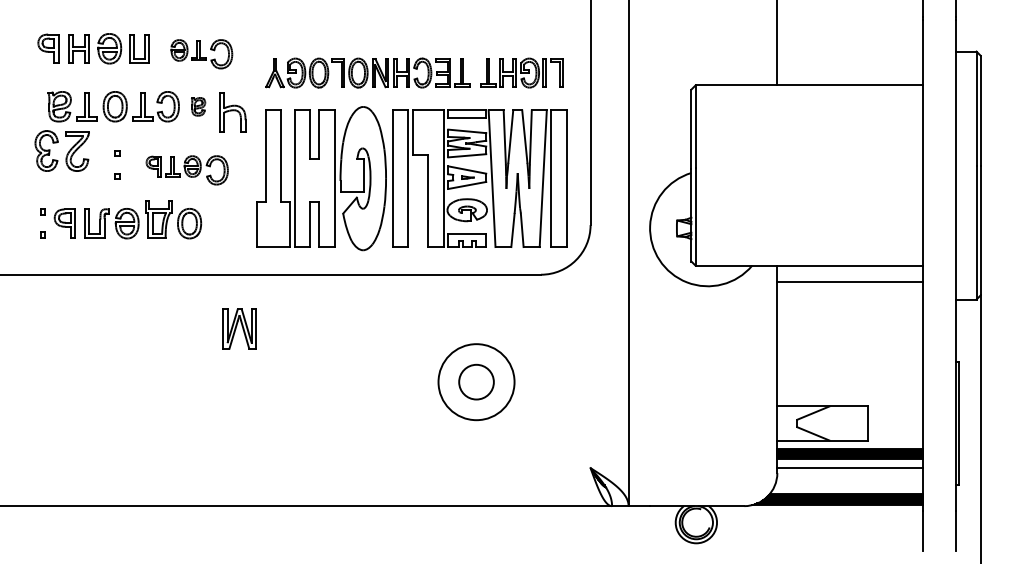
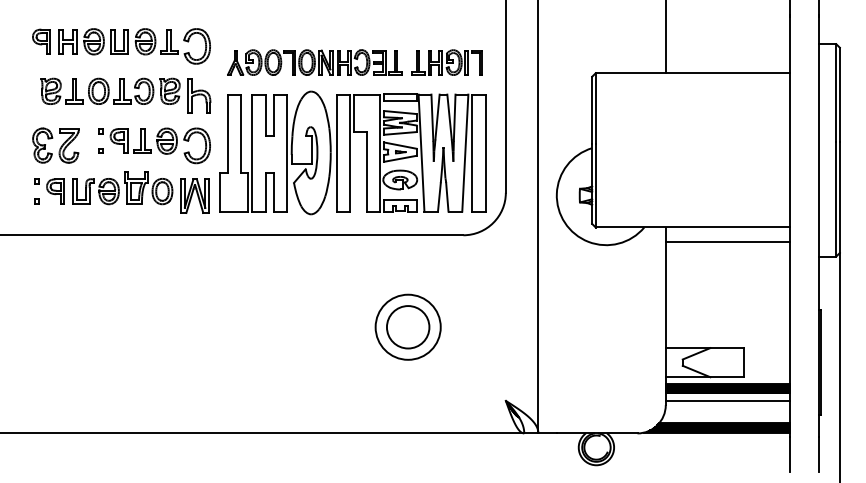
part: (201, 54) -> (172, 46), size x1.43
part: (198, 106) -> (170, 91), size x1.67
part: (67, 152) -> (60, 146), moved
part: (187, 170) -> (160, 146), size x1.43
part: (239, 328) -> (194, 195), moved
circle: (476, 381) -> (408, 326), size x1.43

